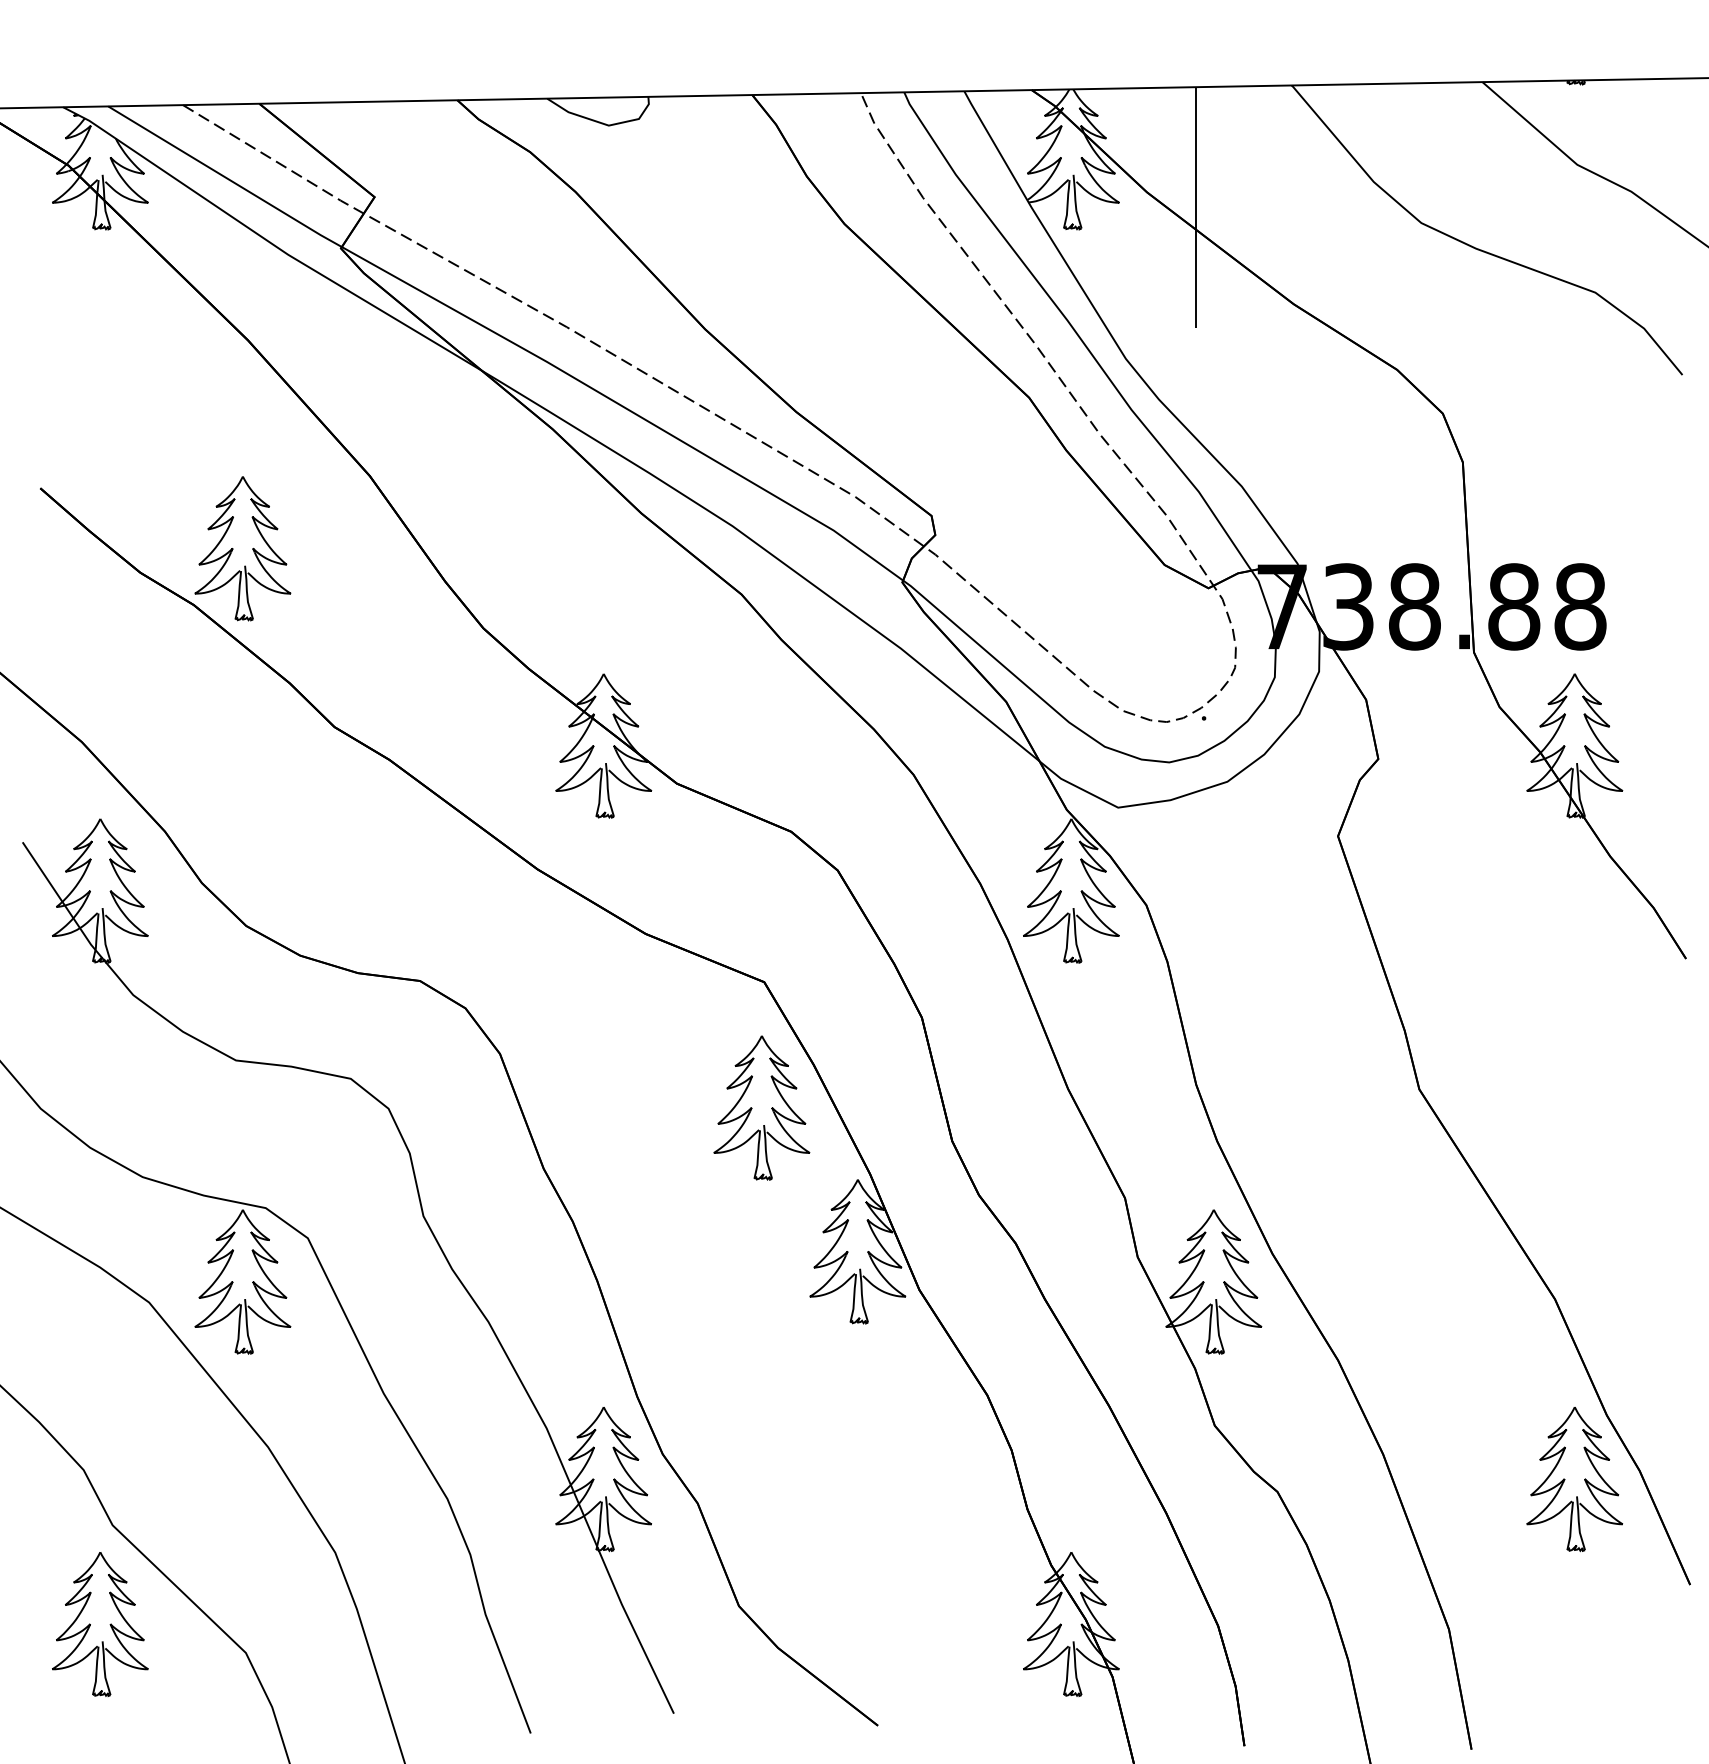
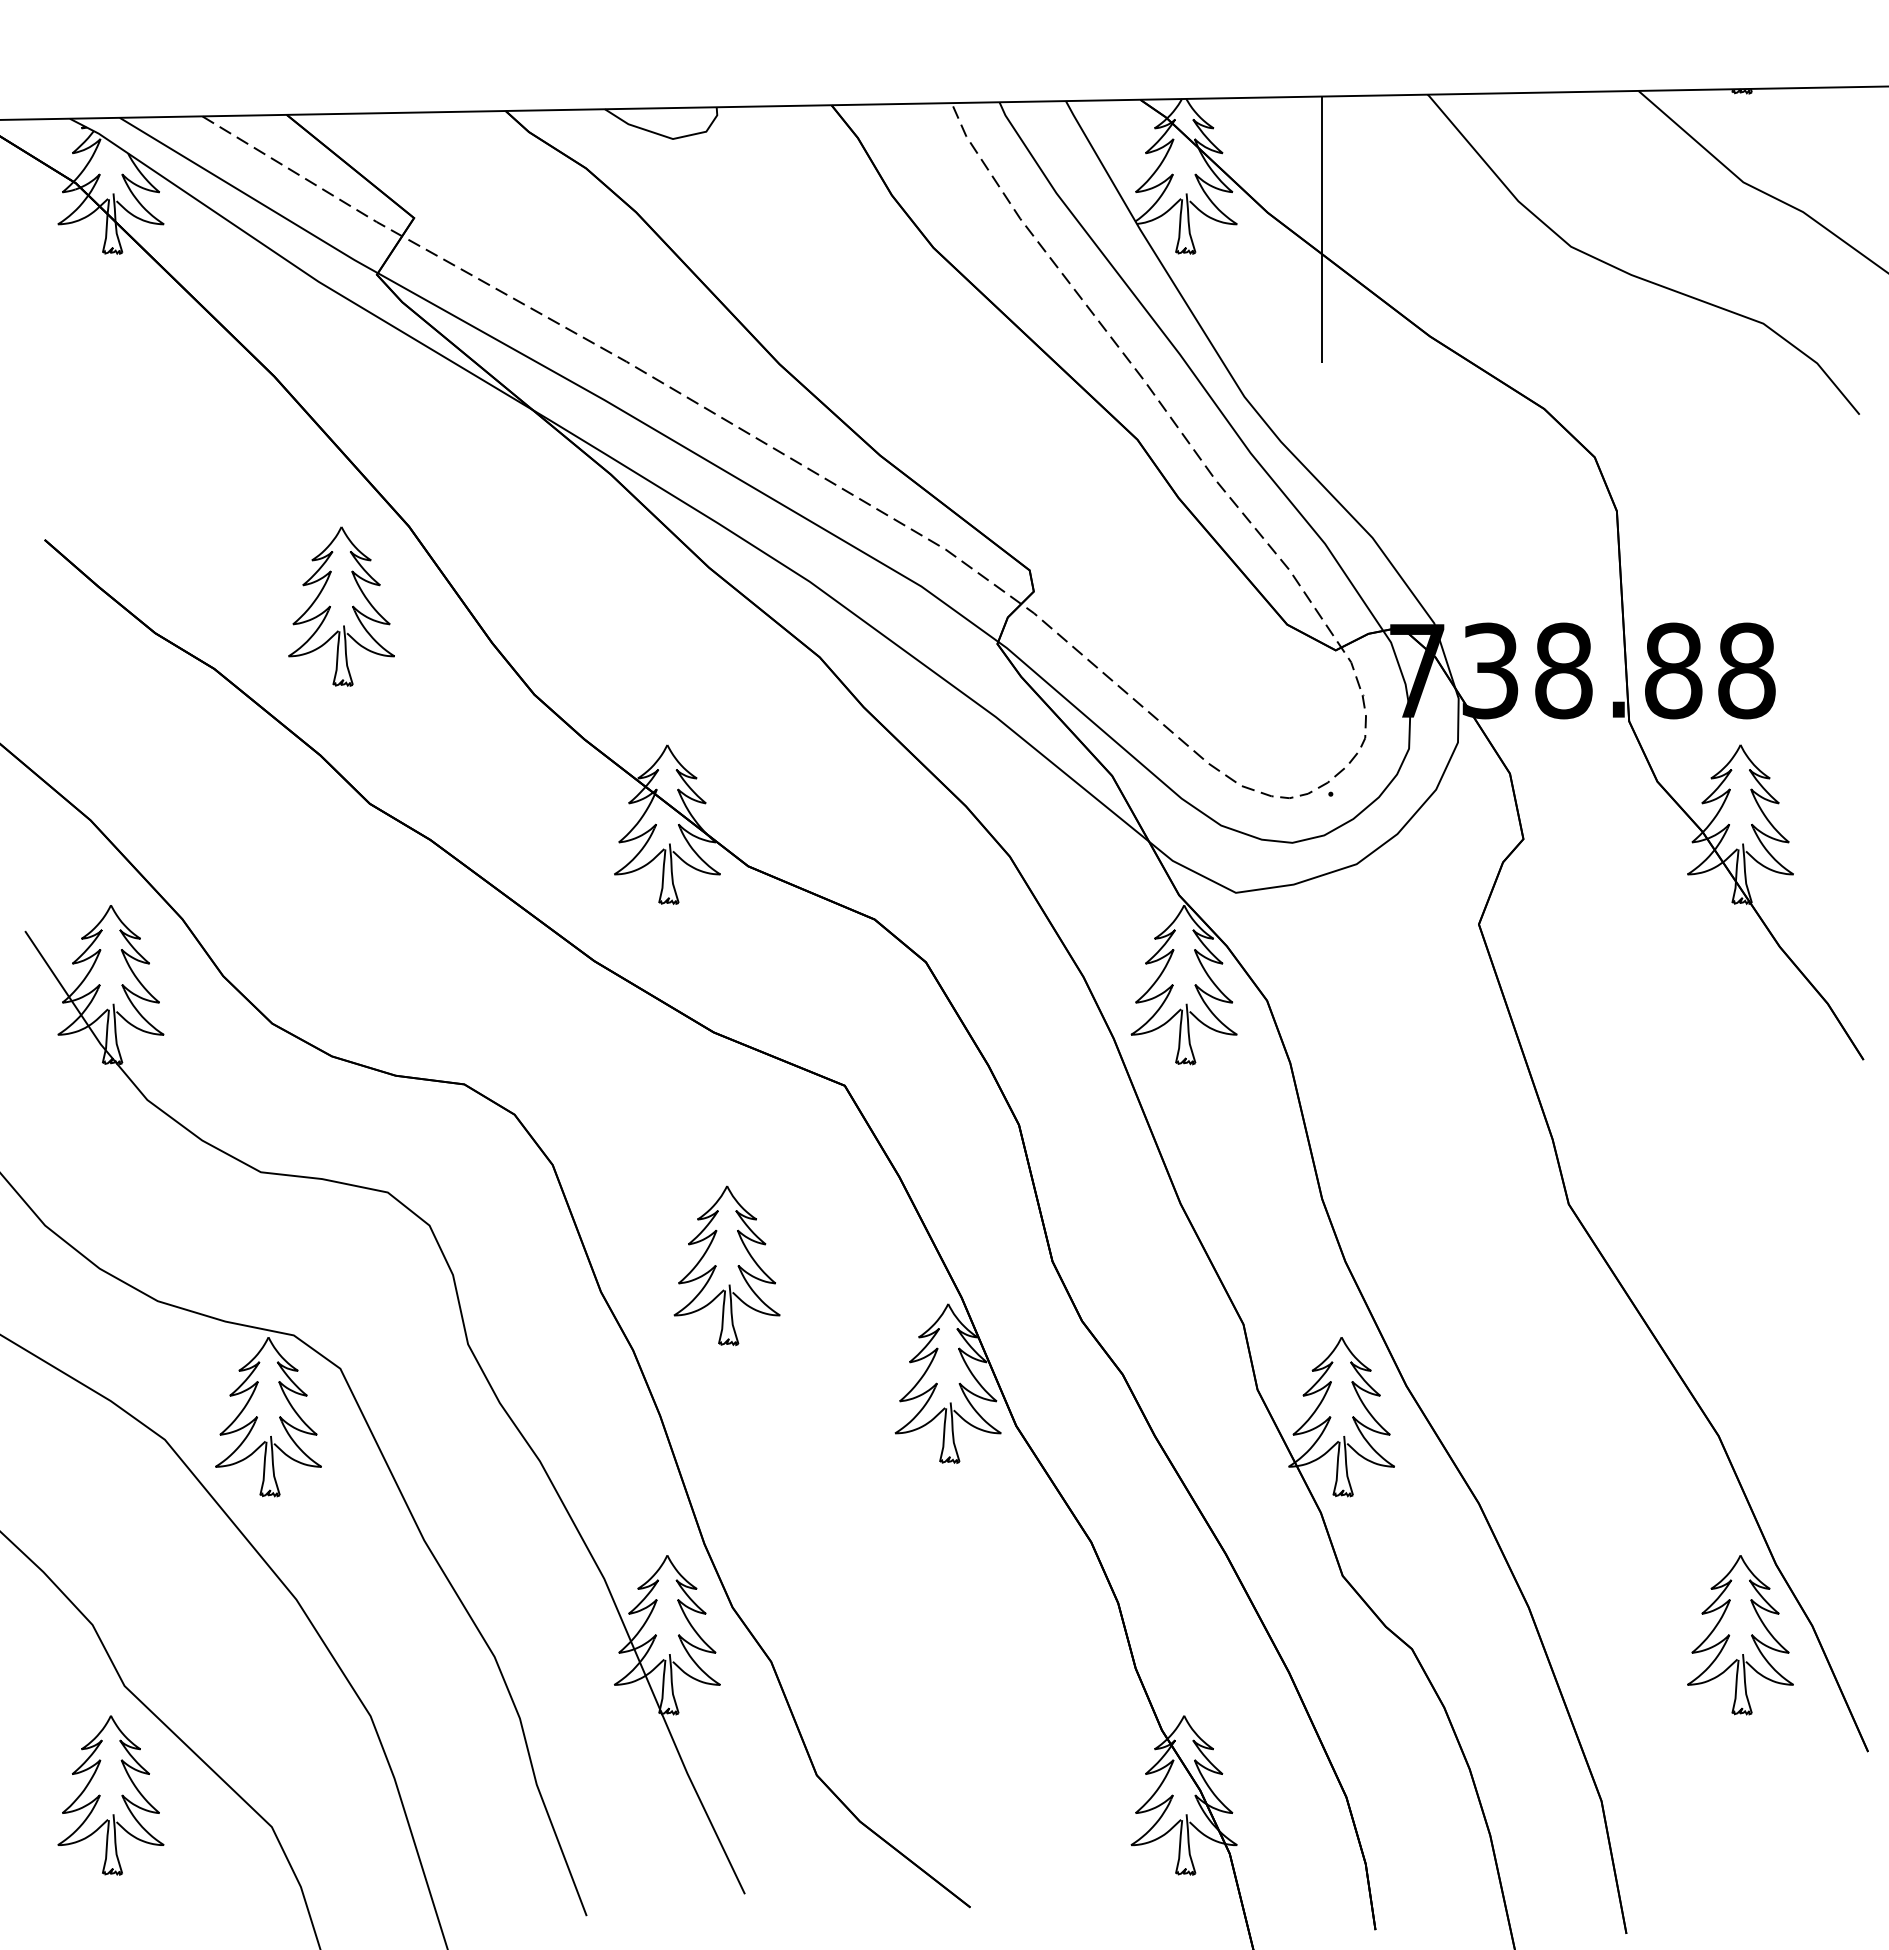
part: (242, 548) -> (341, 606), moved
part: (761, 1107) -> (726, 1265), moved

